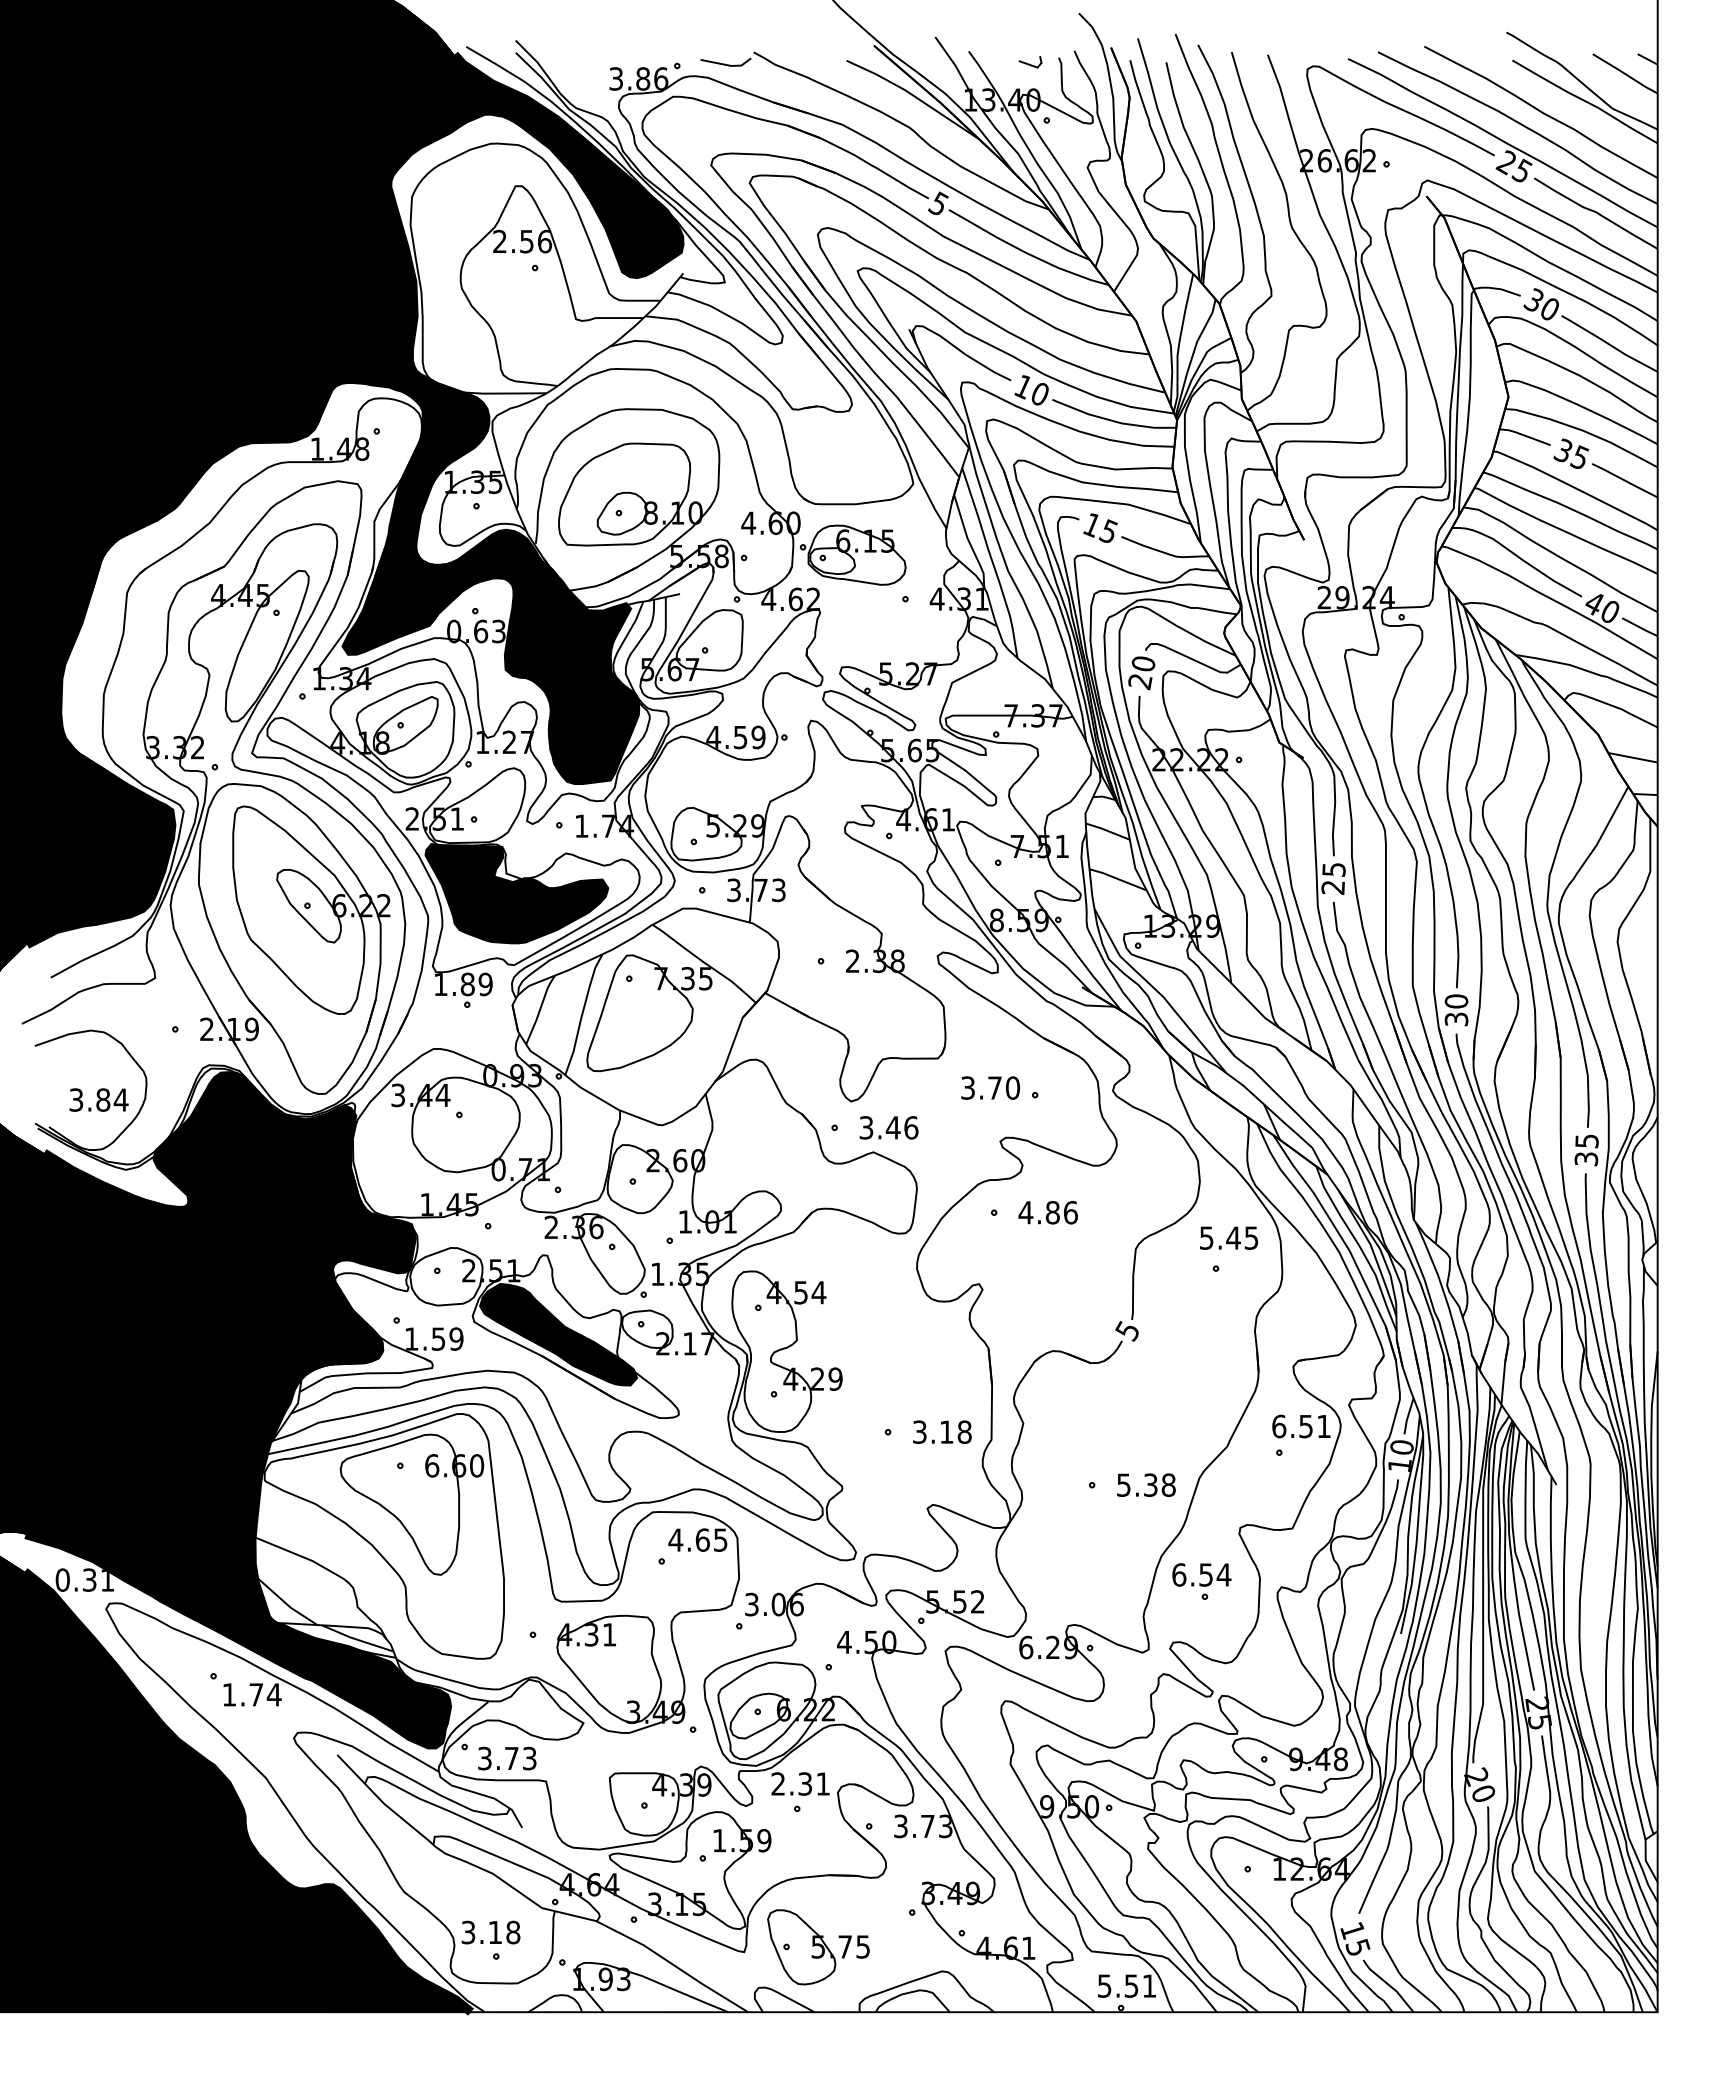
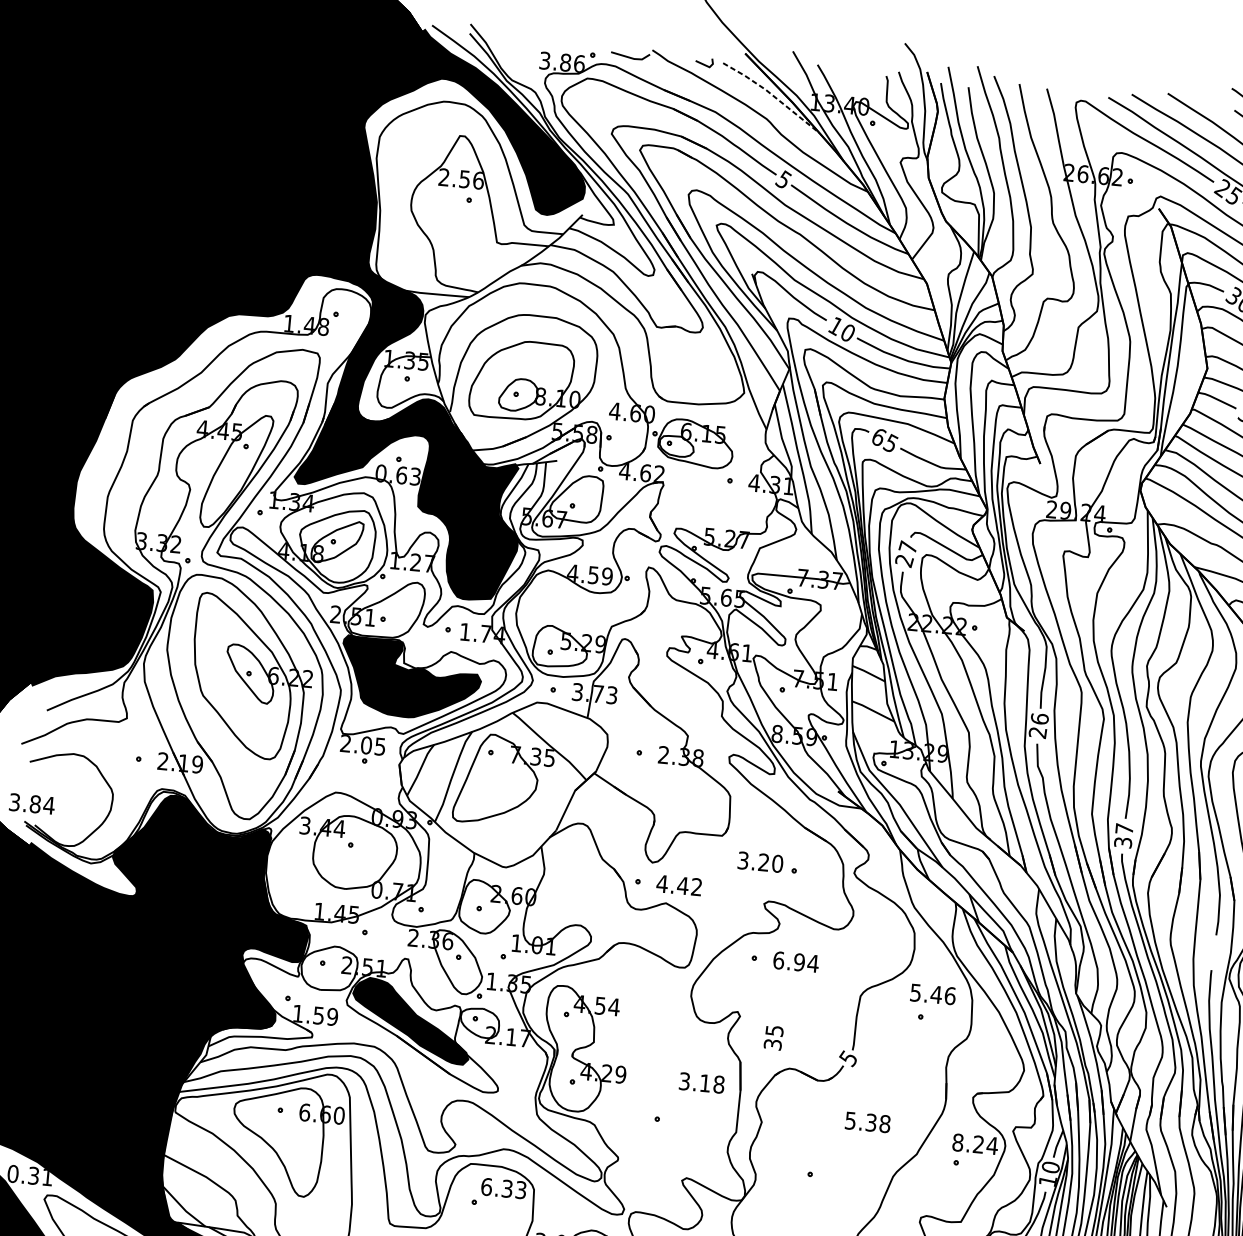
line: (1029, 63) -> (703, 63), moved
line: (914, 96) -> (772, 95), solid -> dashed
text: (1092, 525) -> (878, 437), 15 -> 65
text: (1143, 663) -> (908, 547), 20 -> 27
text: (1333, 869) -> (1039, 718), 25 -> 26
text: (463, 983) -> (363, 744), 1.89 -> 2.05
text: (1456, 1001) -> (1124, 828), 30 -> 37
text: (994, 1087) -> (763, 862), 3.70 -> 3.20
text: (98, 1099) -> (31, 803), moved
text: (888, 1127) -> (679, 885), 3.46 -> 4.42
text: (1586, 1150) -> (773, 1038), moved
text: (1048, 1212) -> (796, 961), 4.86 -> 6.94
text: (1251, 1237) -> (950, 995), 5.45 -> 5.46
text: (1301, 1426) -> (975, 1144), 6.51 -> 8.24
text: (942, 1431) -> (702, 1082), moved
text: (1146, 1484) -> (868, 1121), moved
text: (697, 1539) -> (503, 1188), 4.65 -> 6.33

